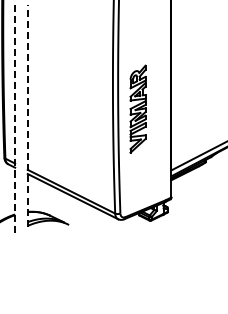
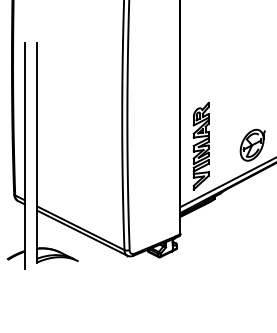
part: (137, 108) -> (200, 145), moved
line: (27, 115) -> (37, 152), dashed -> solid
line: (14, 118) -> (24, 155), dashed -> solid

